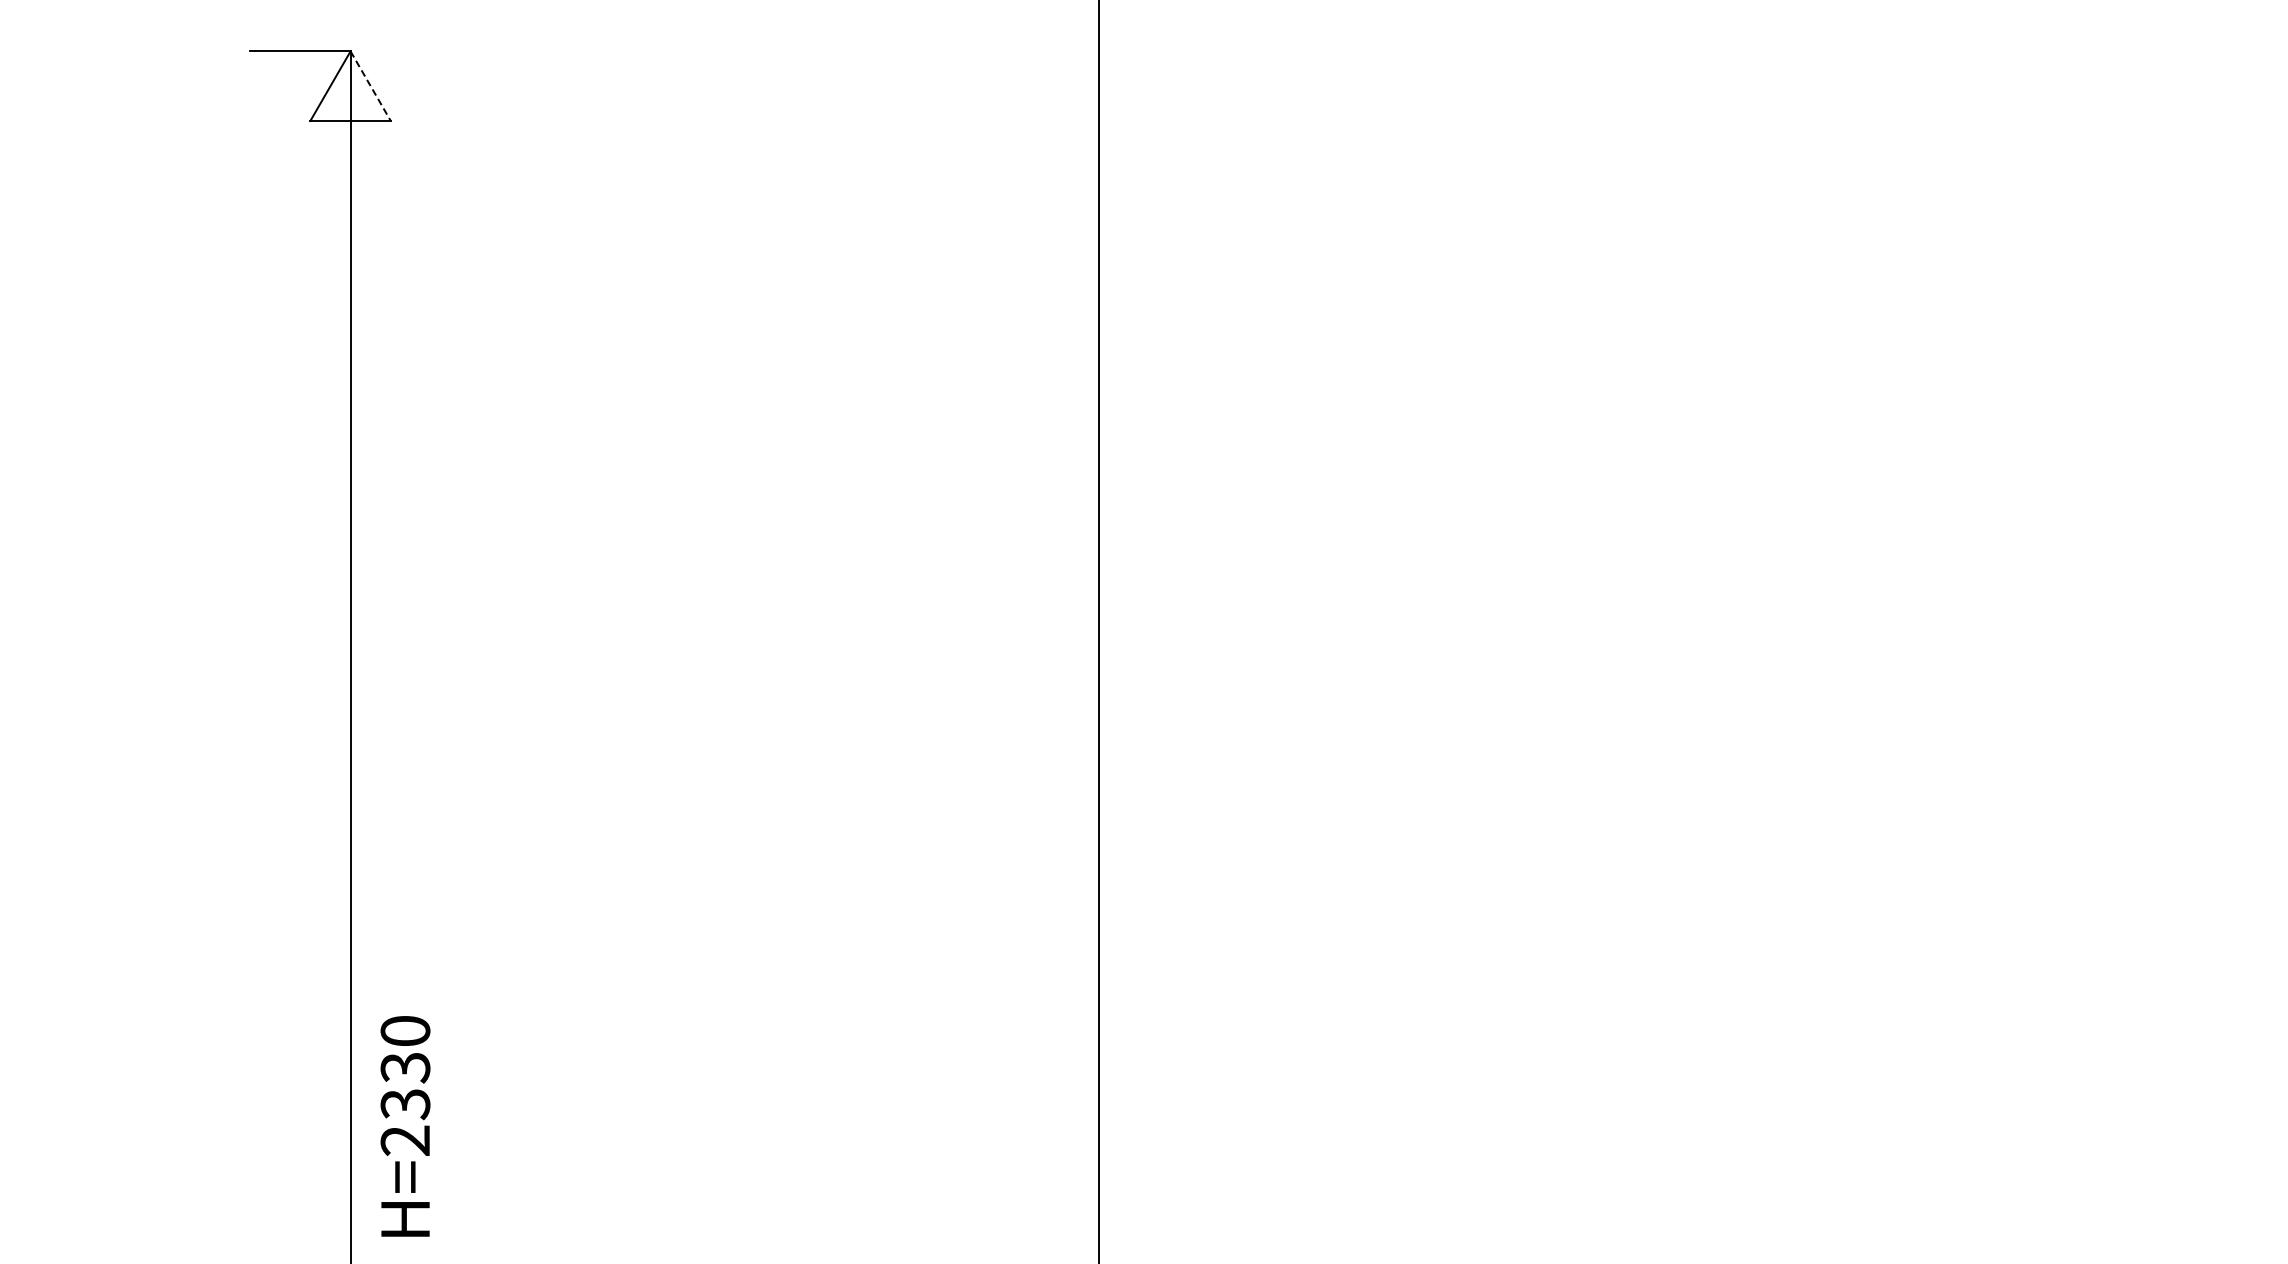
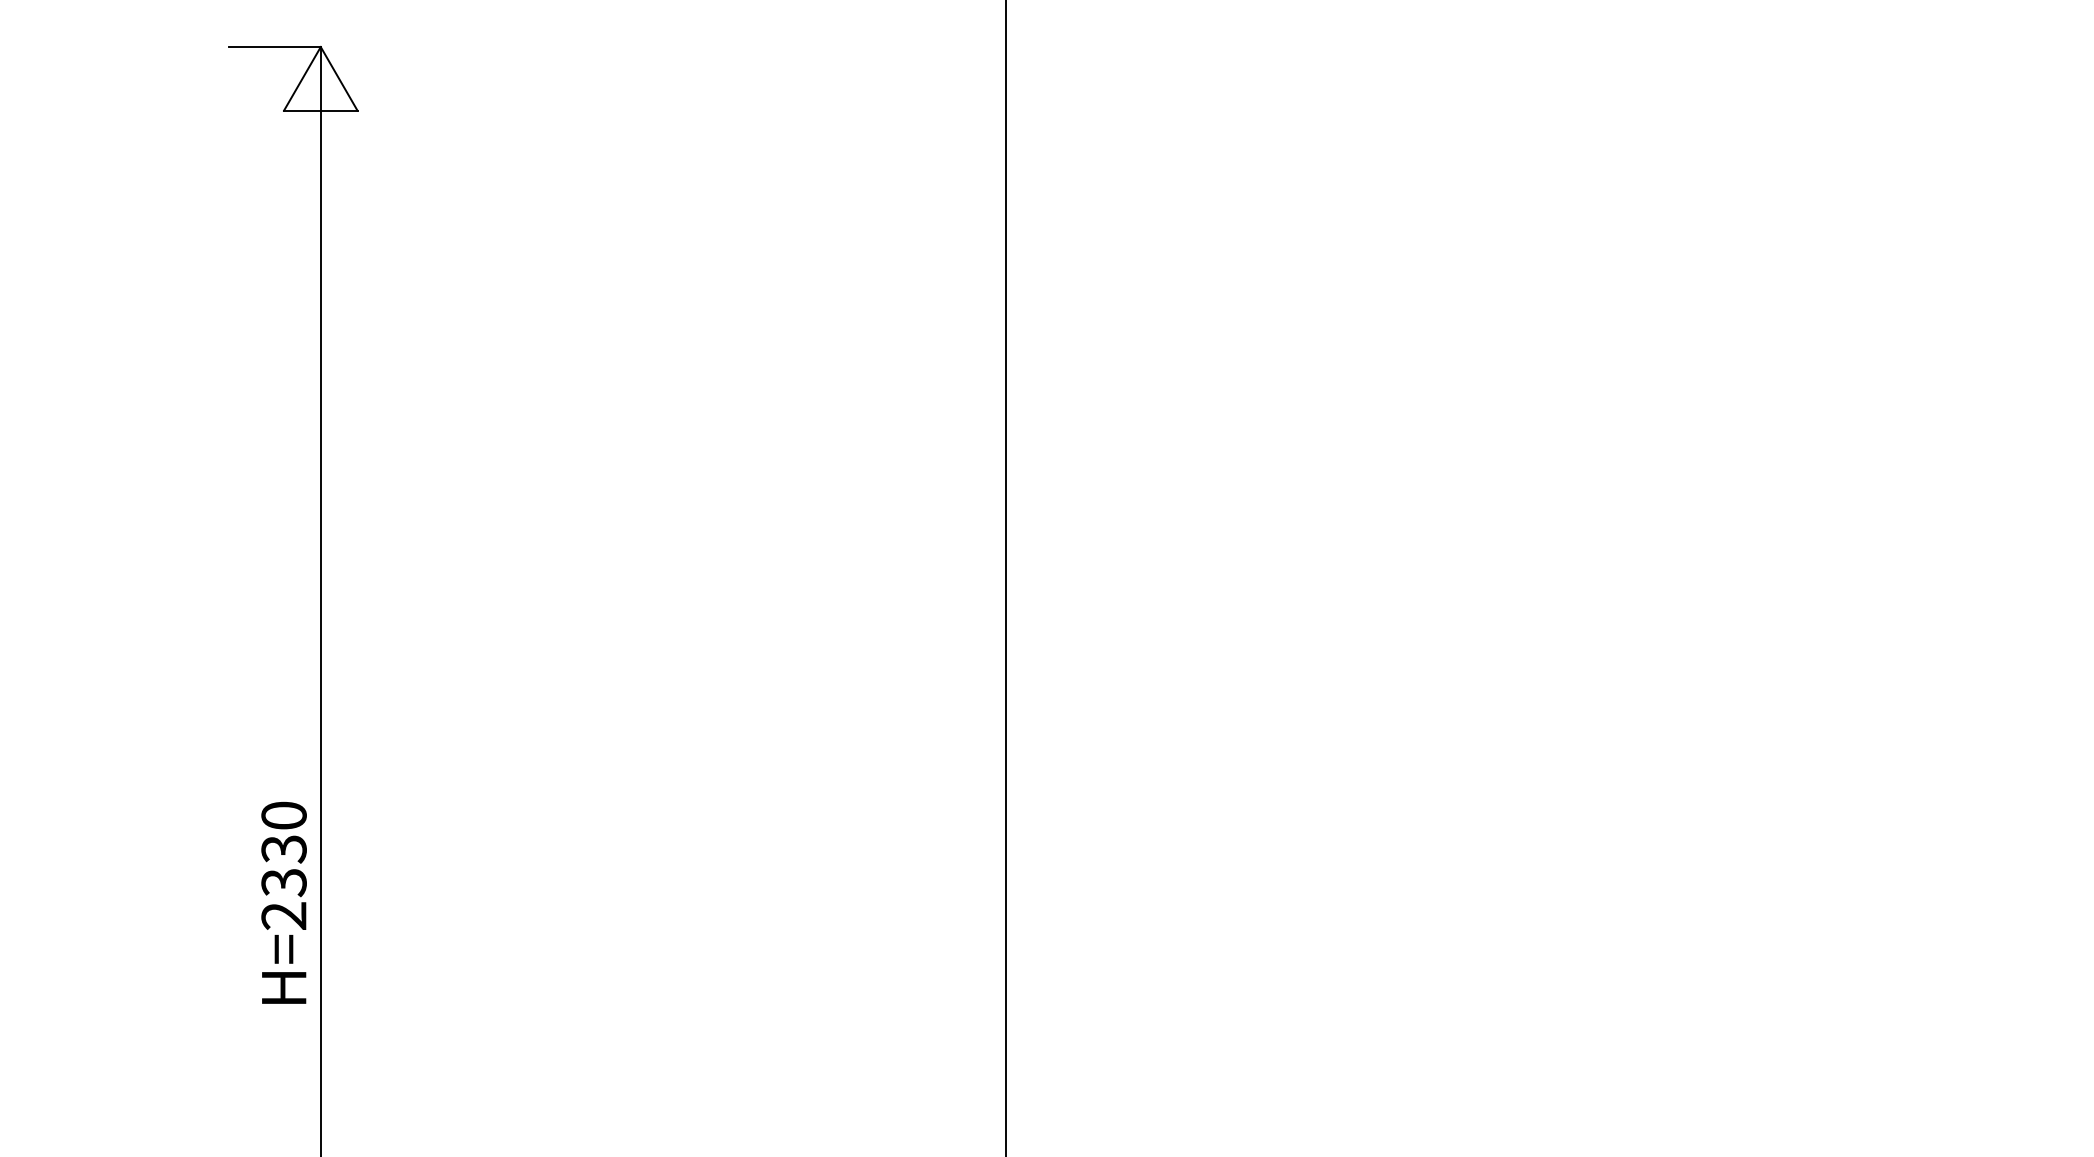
line: (370, 86) -> (339, 79), dashed -> solid
text: (405, 1126) -> (284, 902), moved

